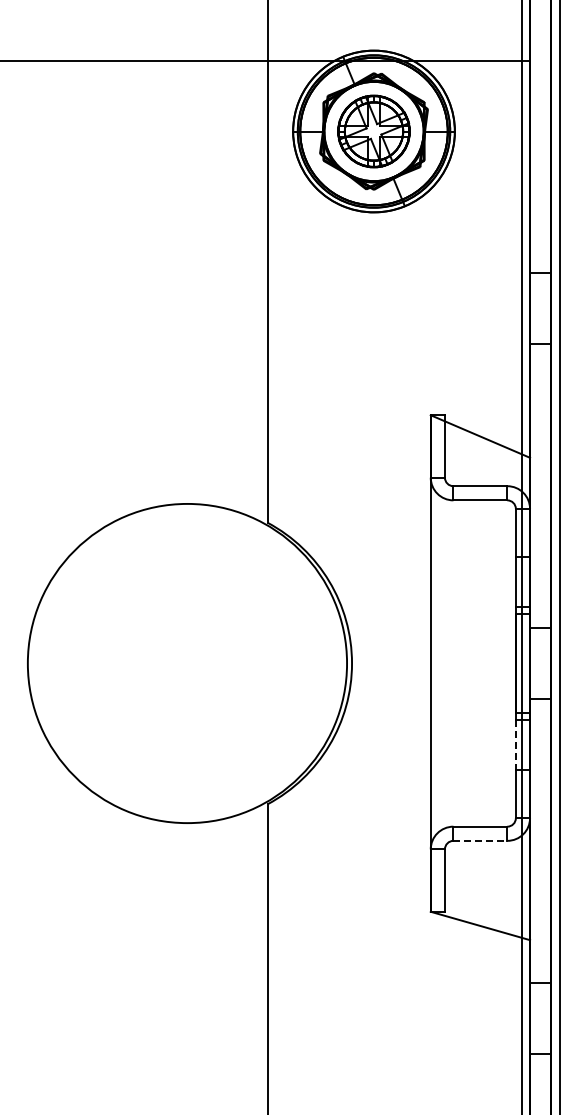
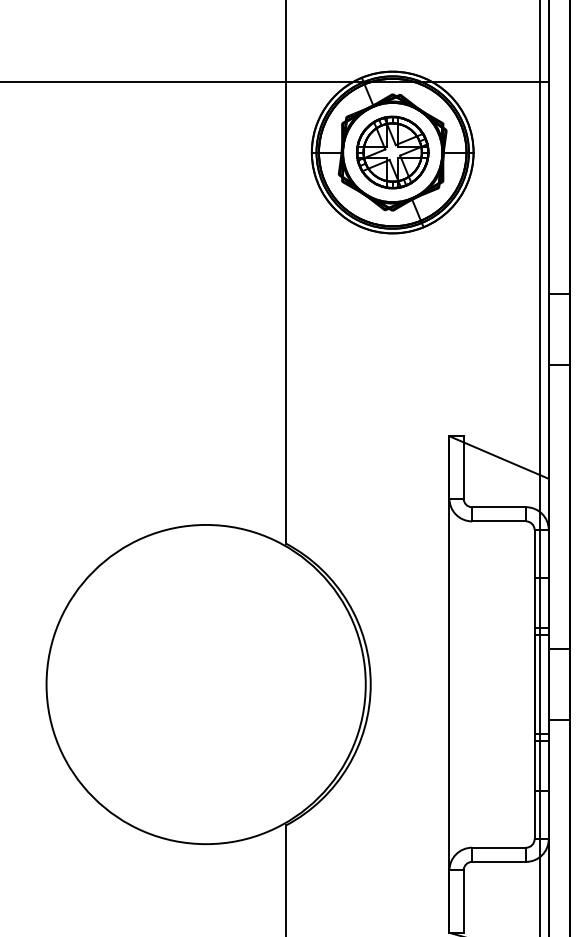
line: (515, 745) -> (534, 766), dashed -> solid
line: (480, 840) -> (499, 861), dashed -> solid

